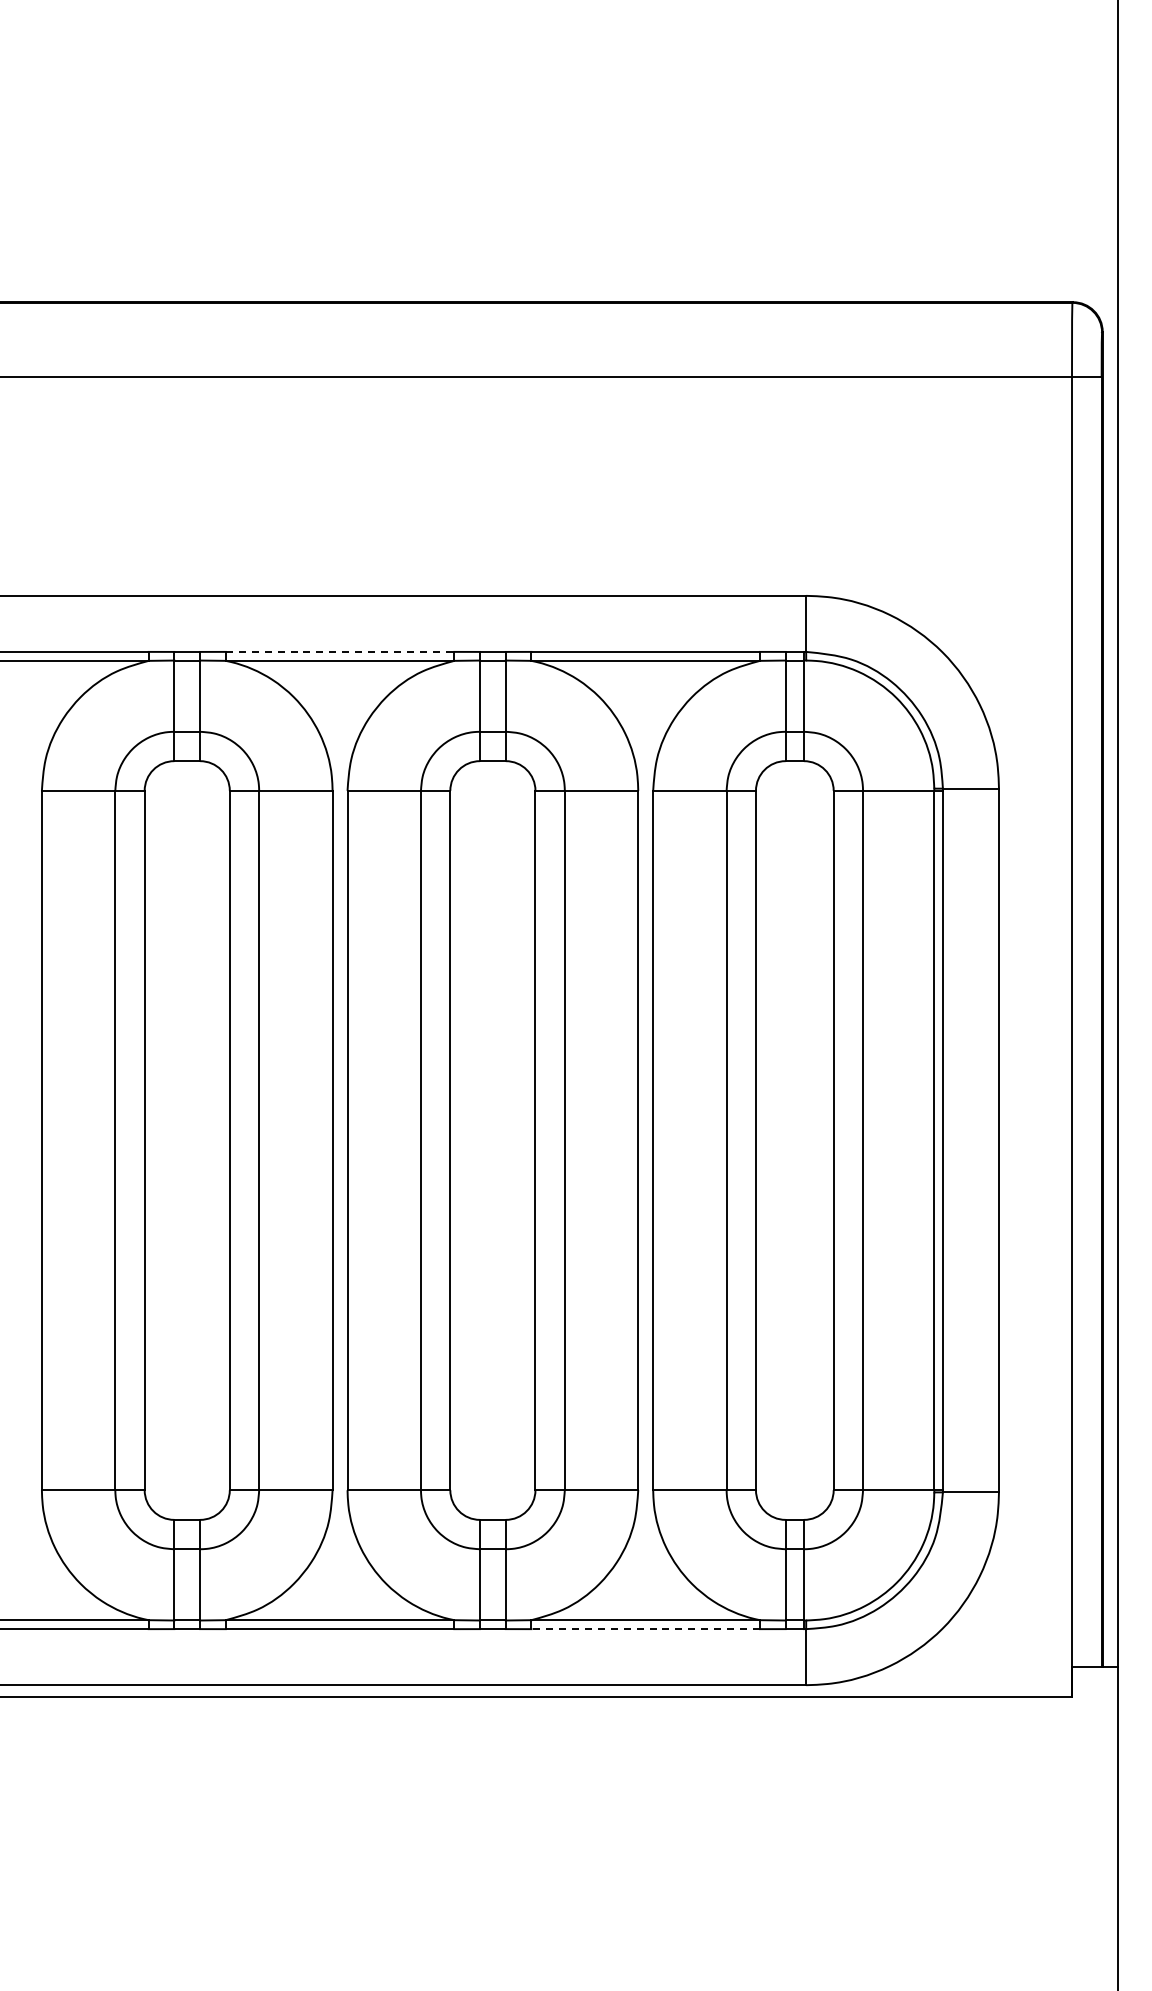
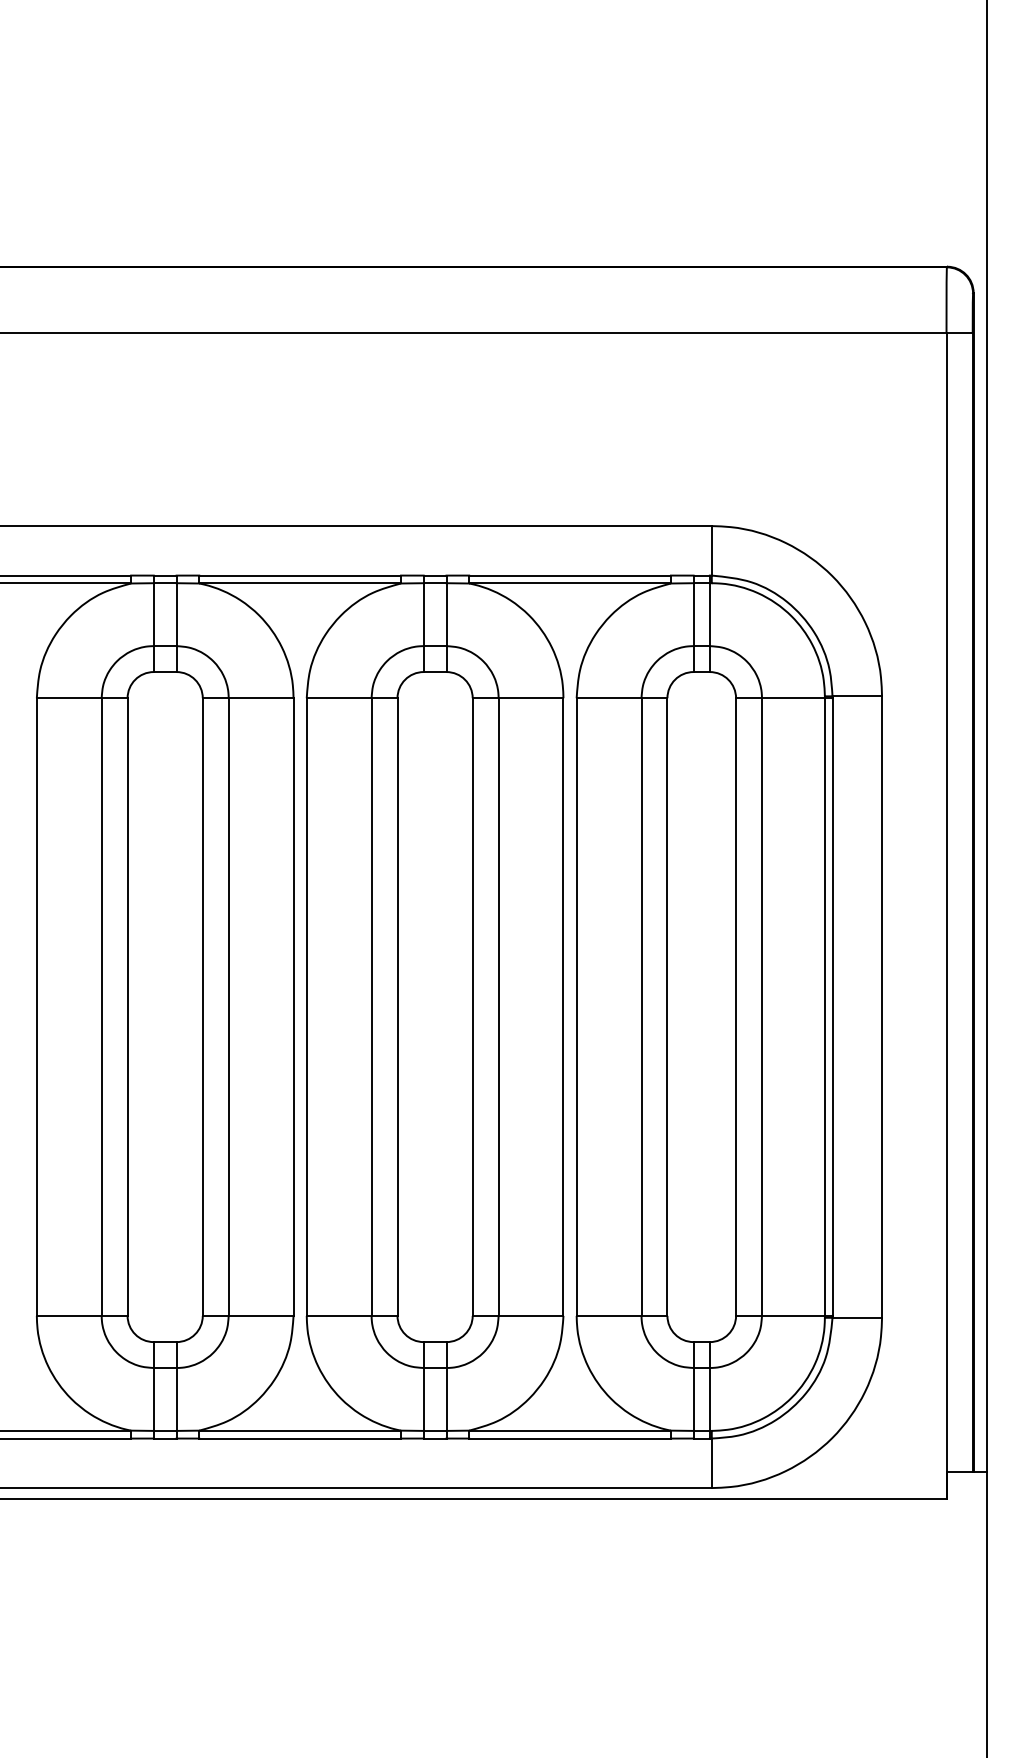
line: (340, 651) -> (300, 575), dashed -> solid
line: (645, 1629) -> (569, 1438), dashed -> solid

